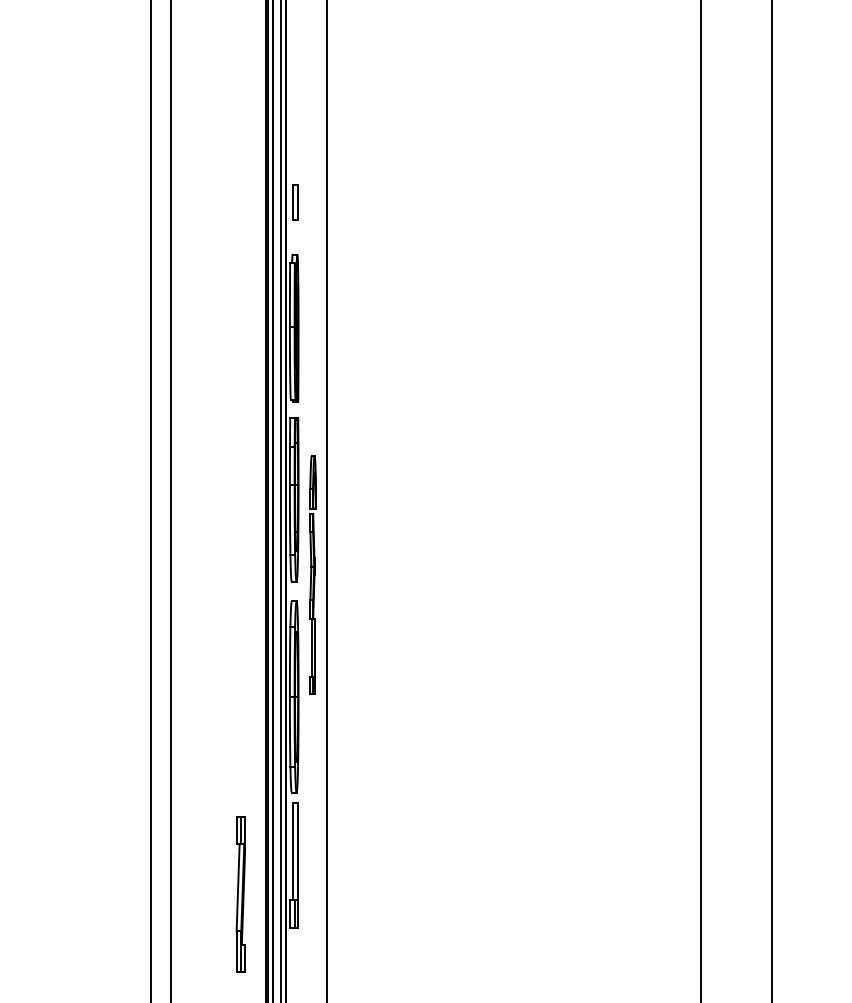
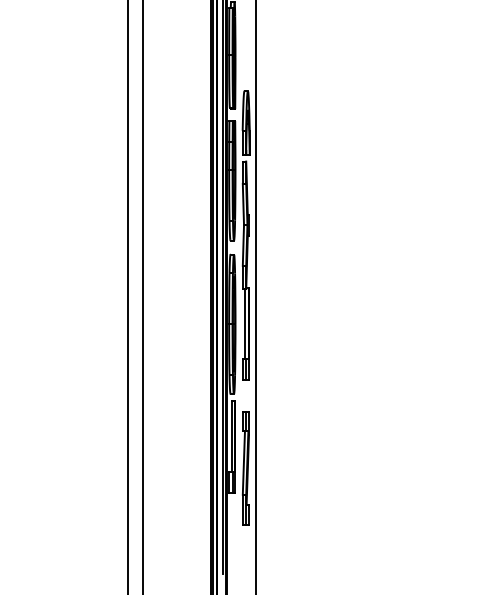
part: (312, 574) -> (245, 235), size x1.67
part: (240, 894) -> (245, 468), moved

